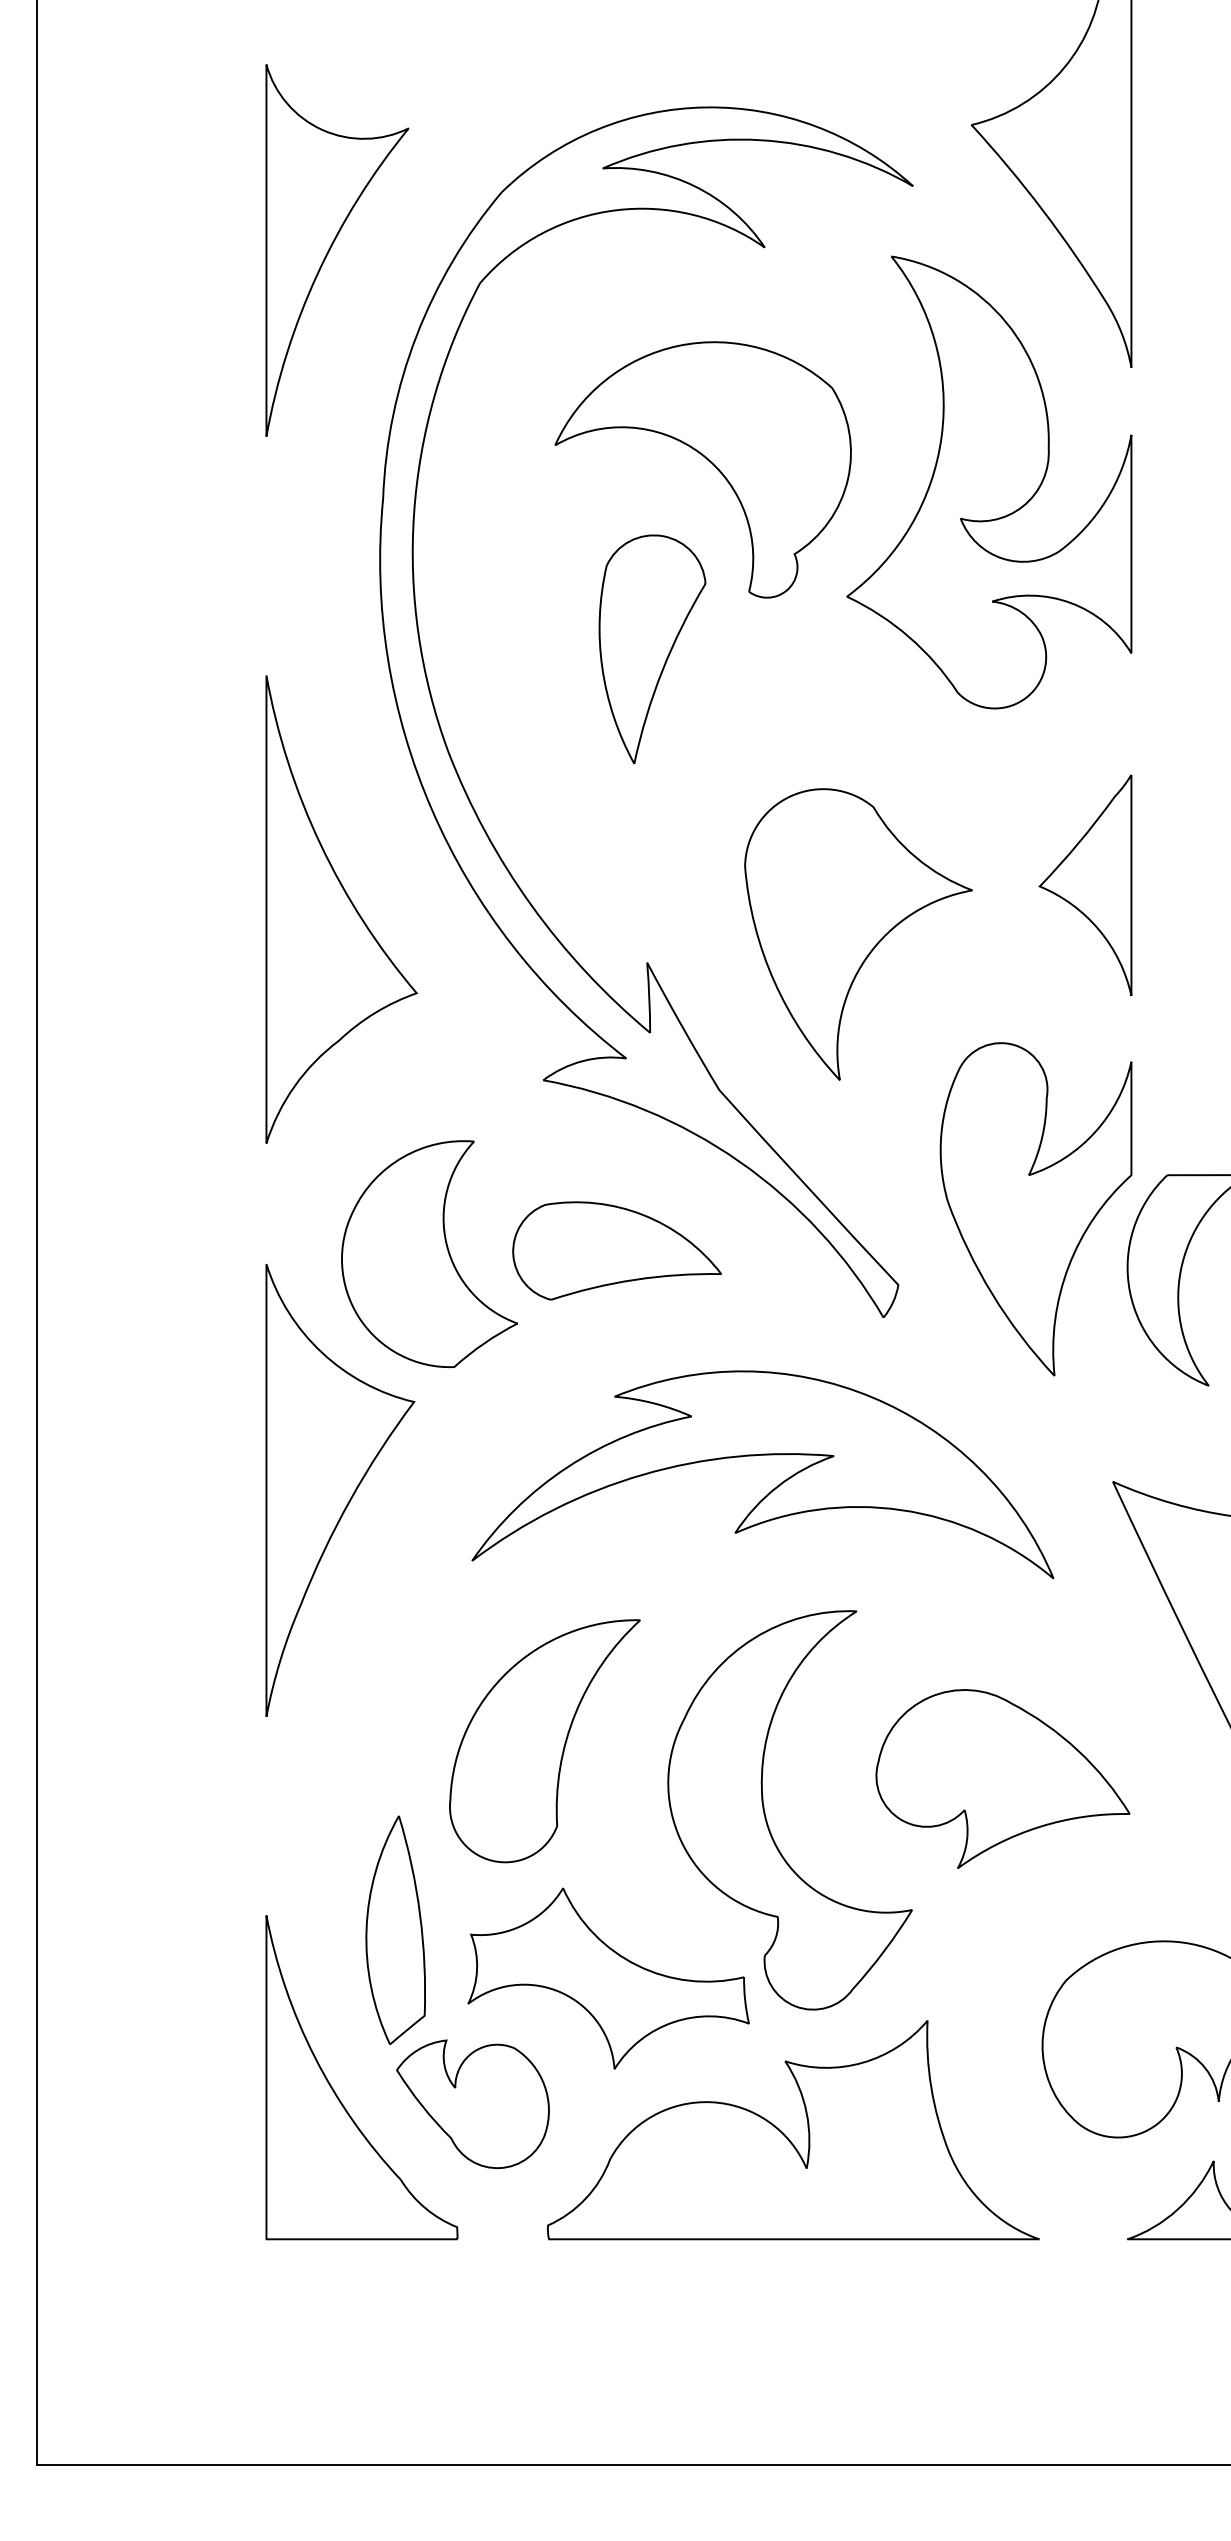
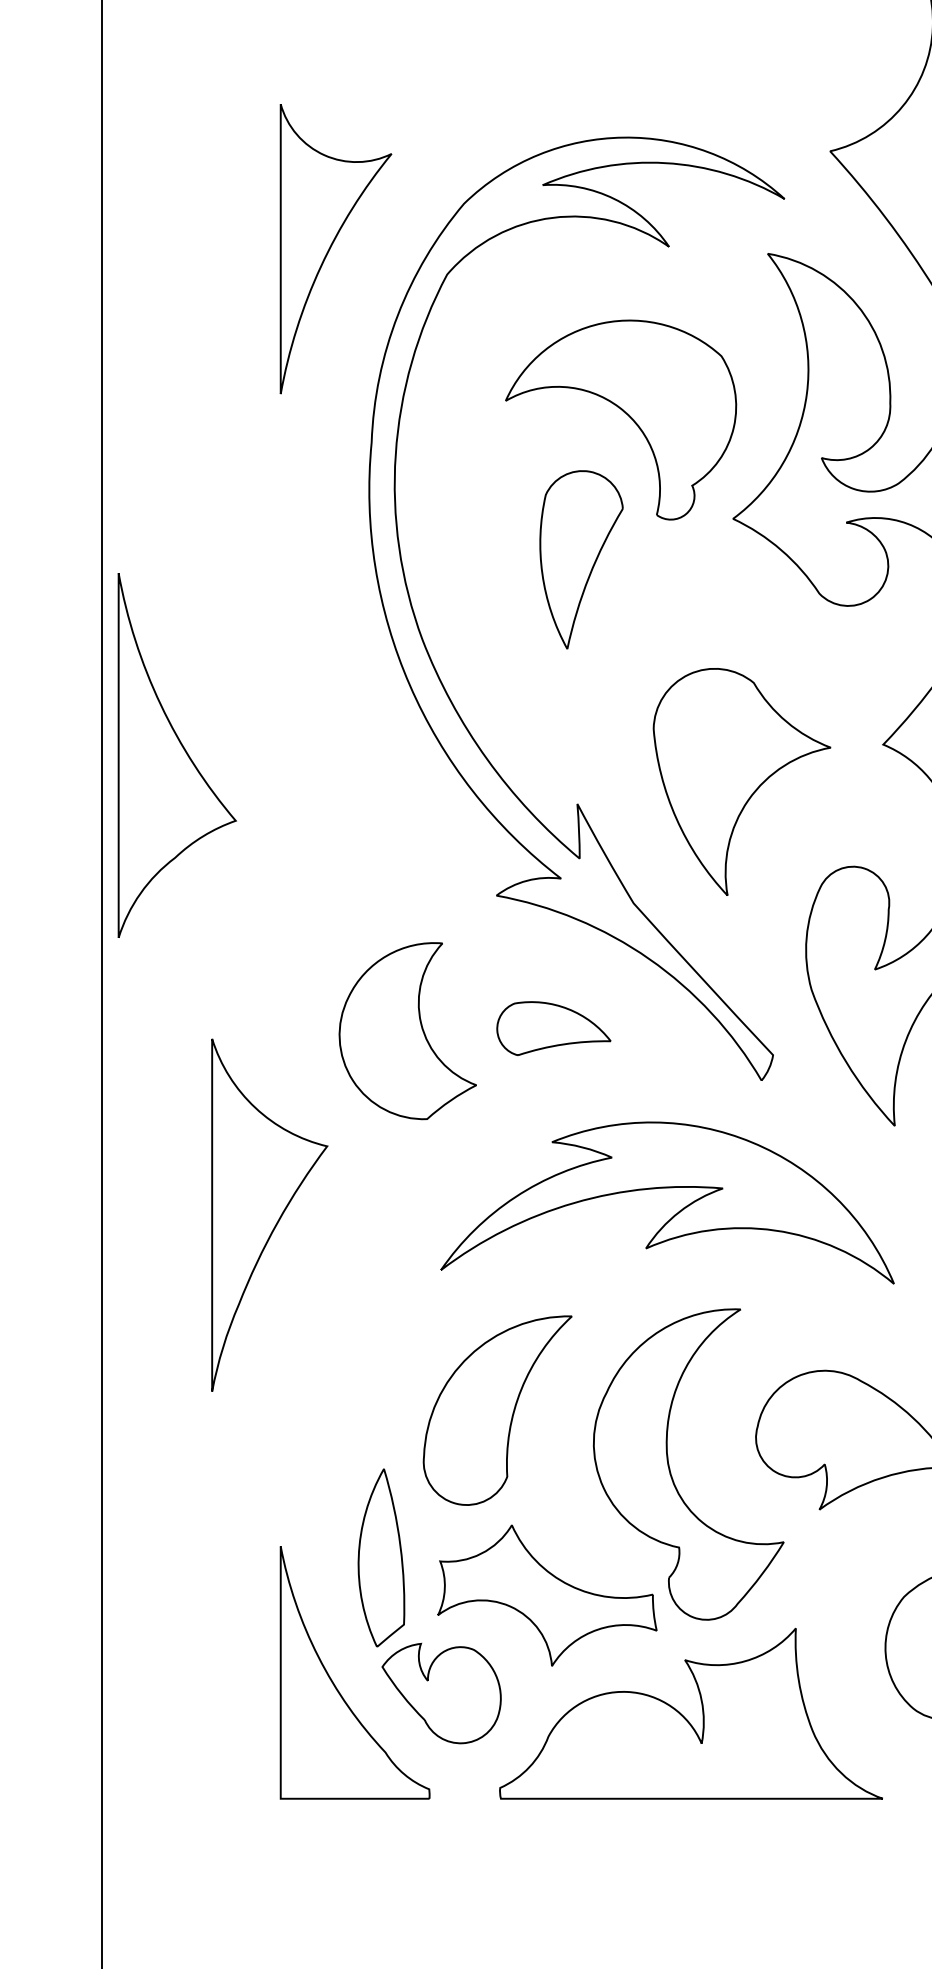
part: (341, 909) -> (177, 755), moved
part: (616, 1250) -> (553, 1028), size x0.7
part: (340, 1490) -> (269, 1215), moved

